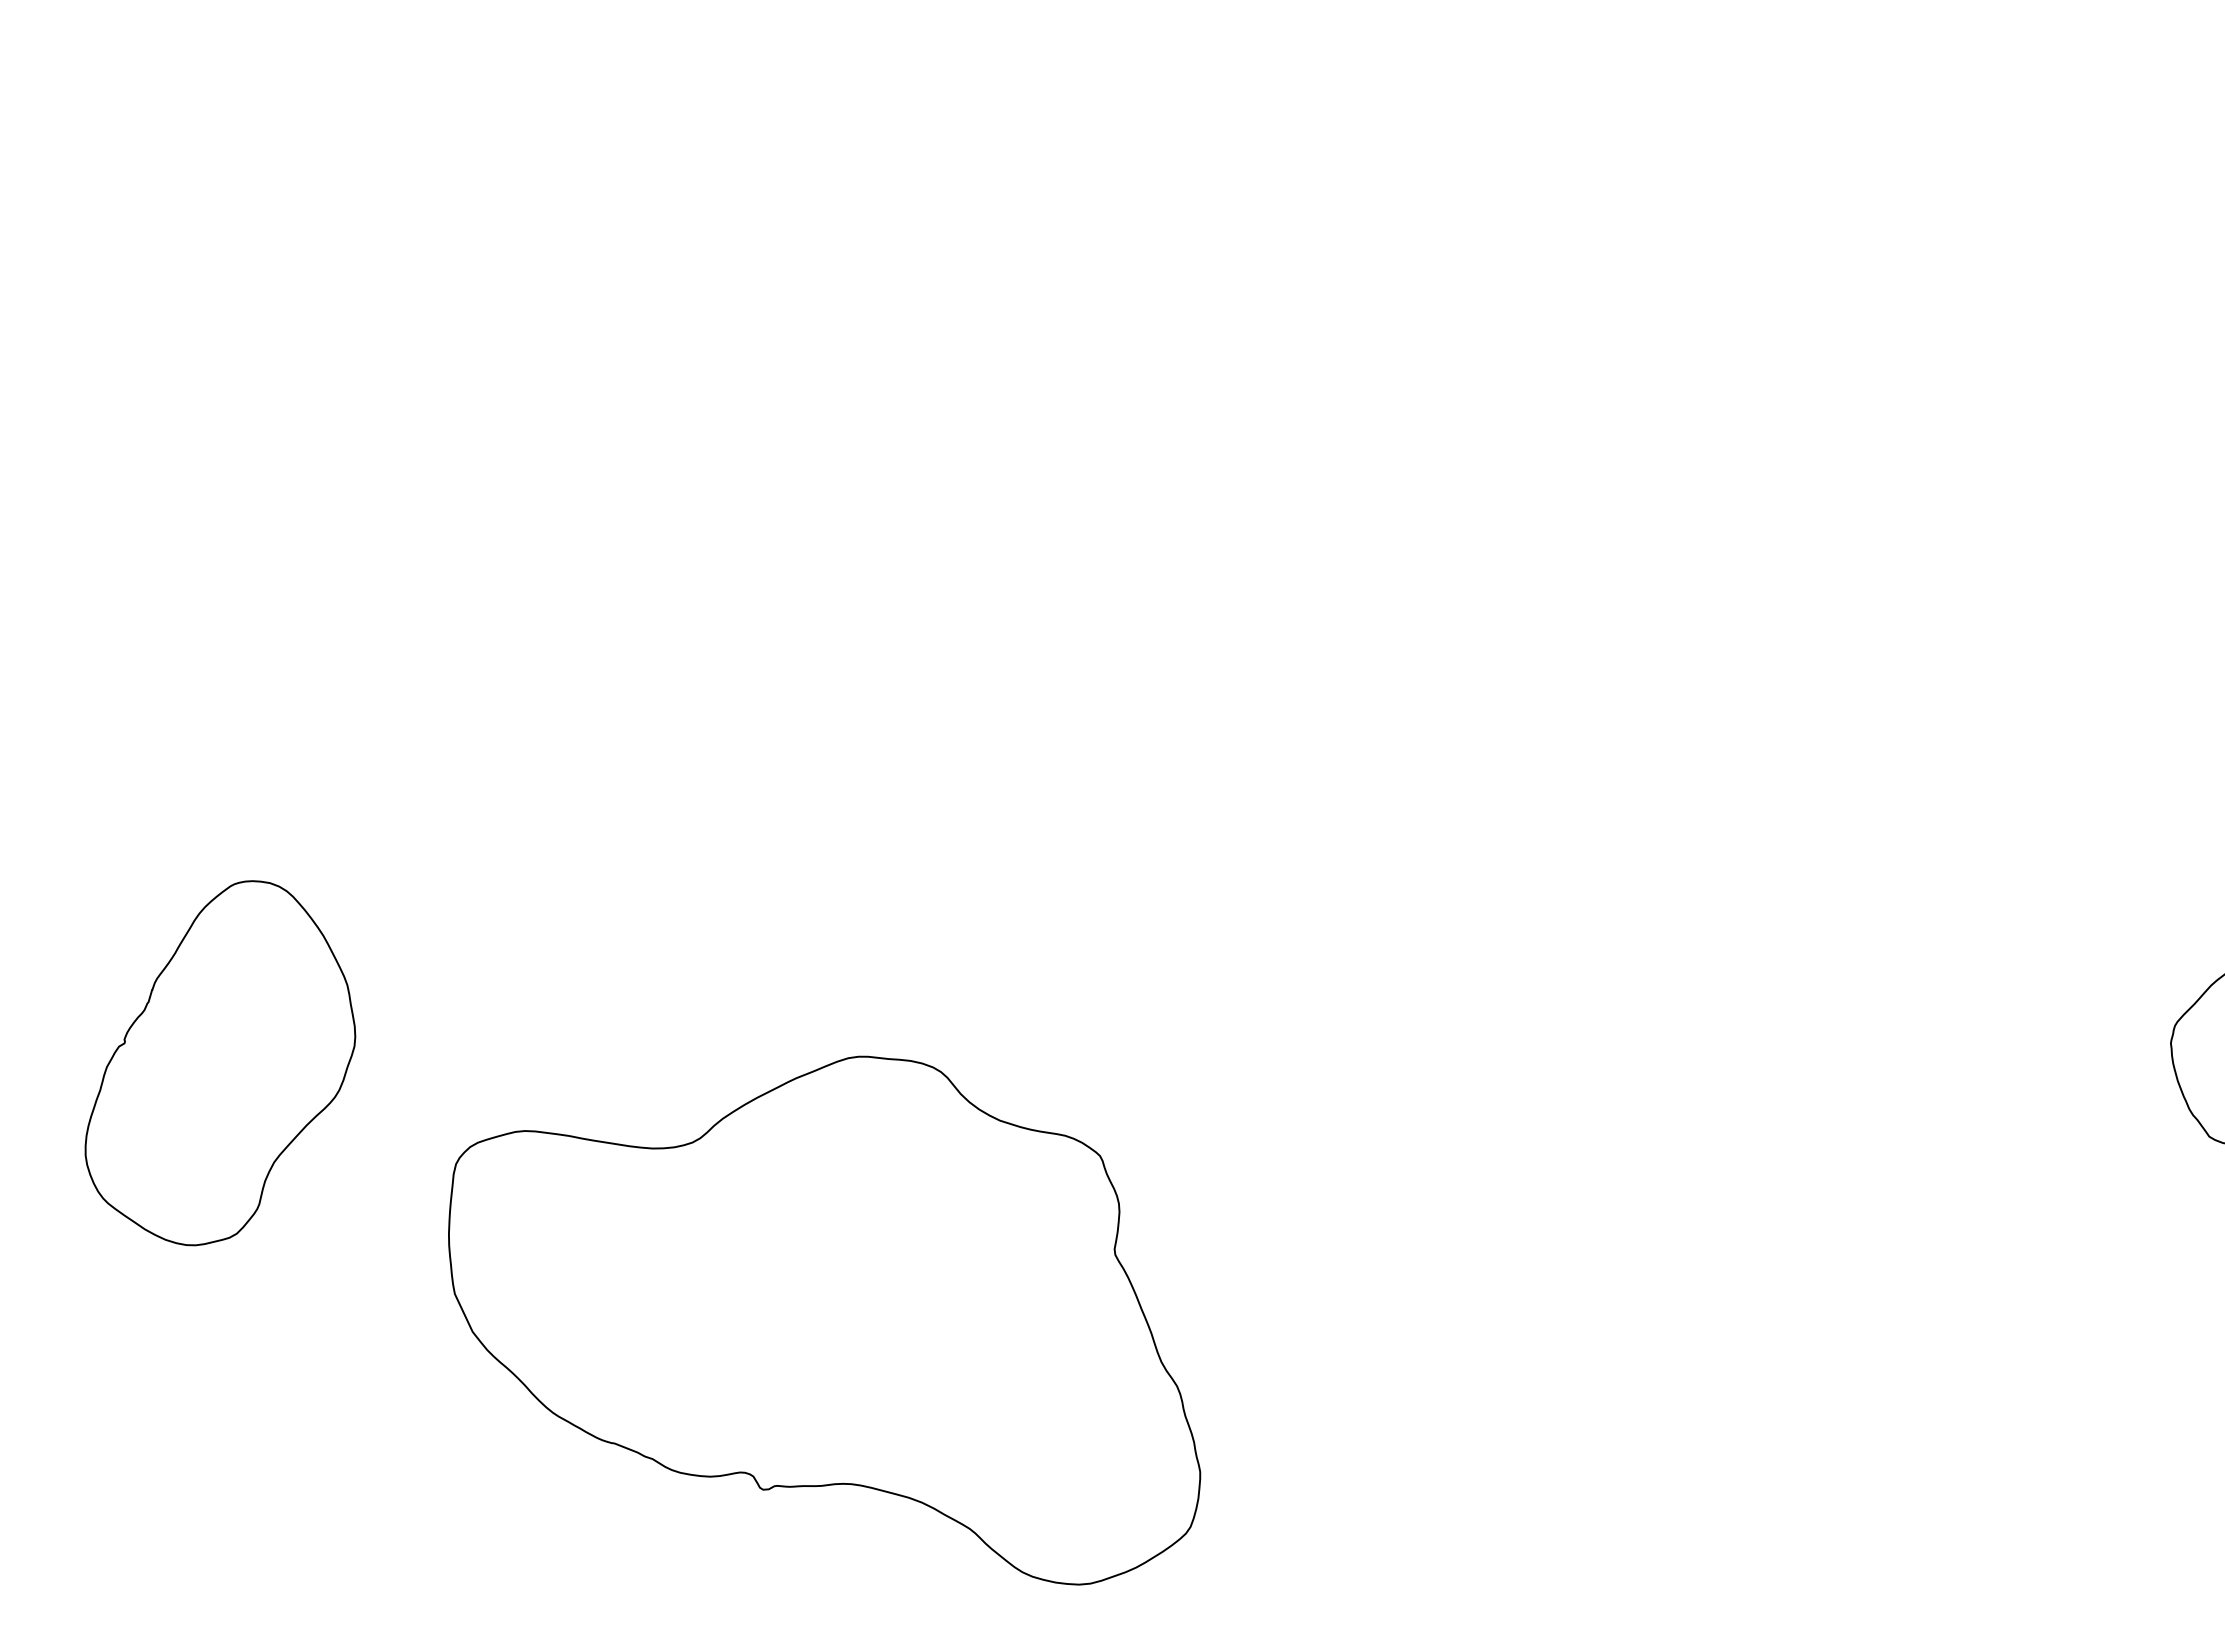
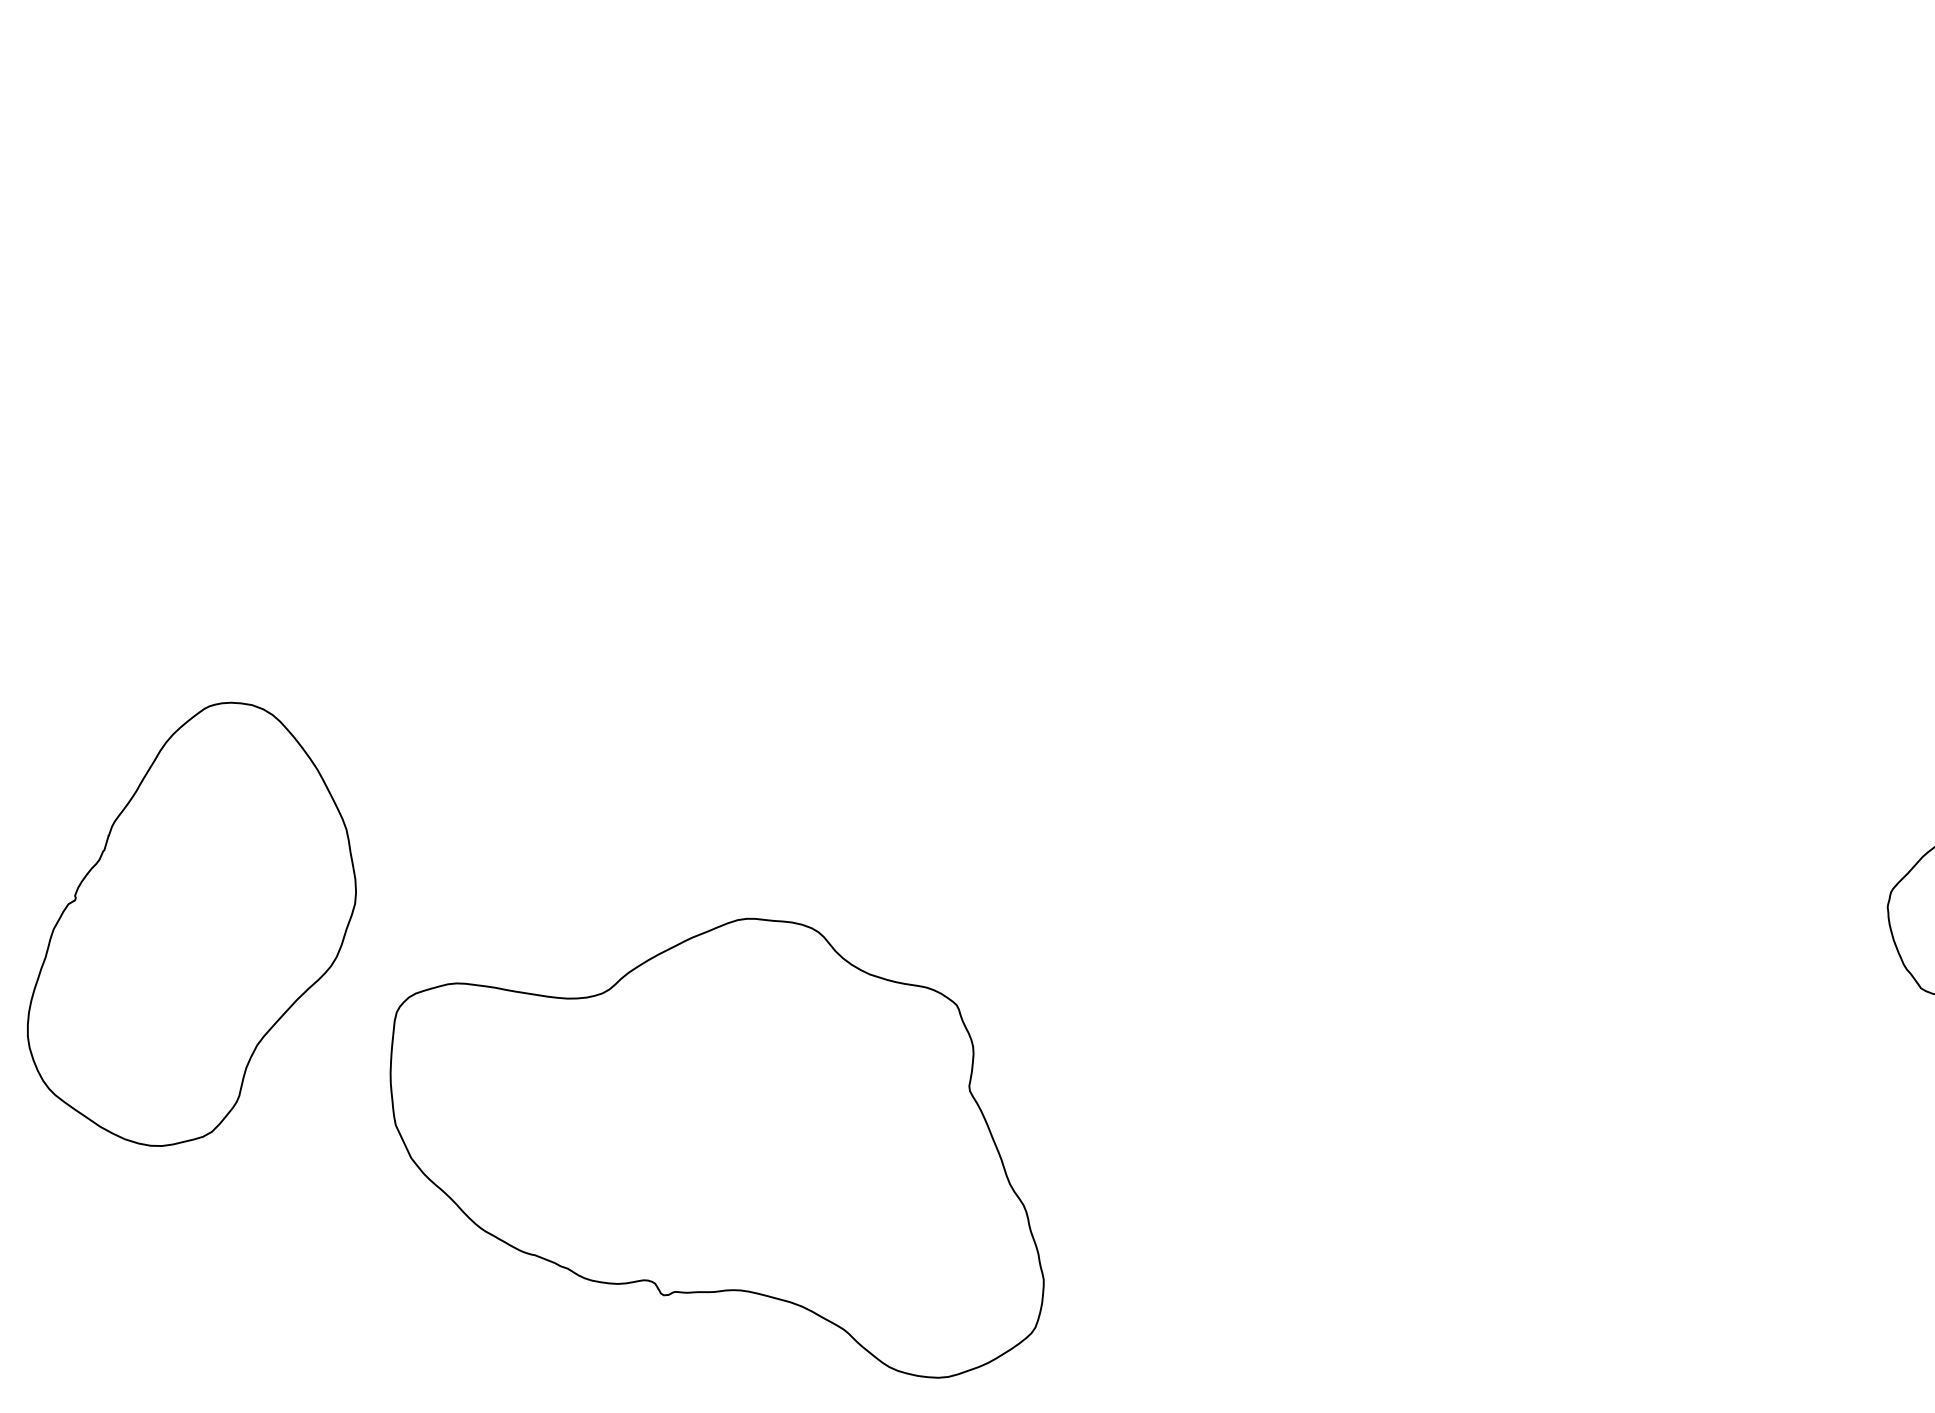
part: (220, 1063) -> (191, 924), size x1.4

